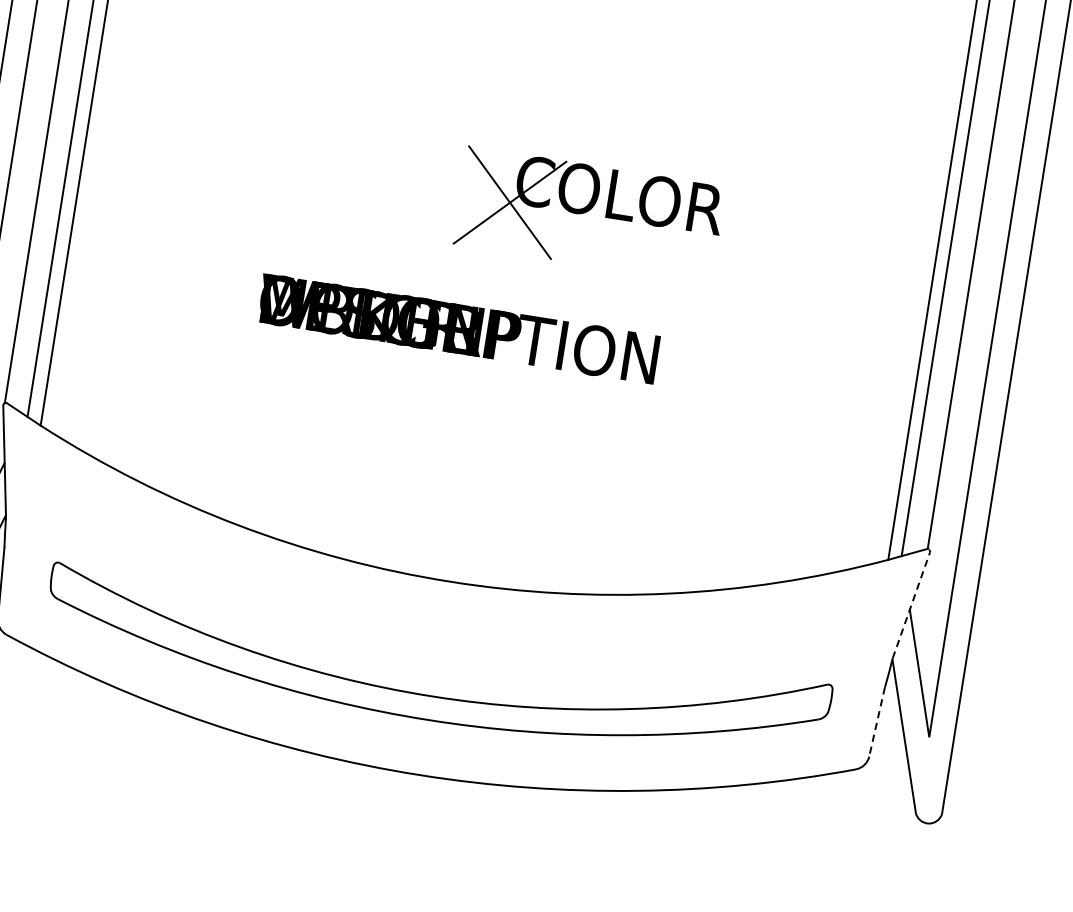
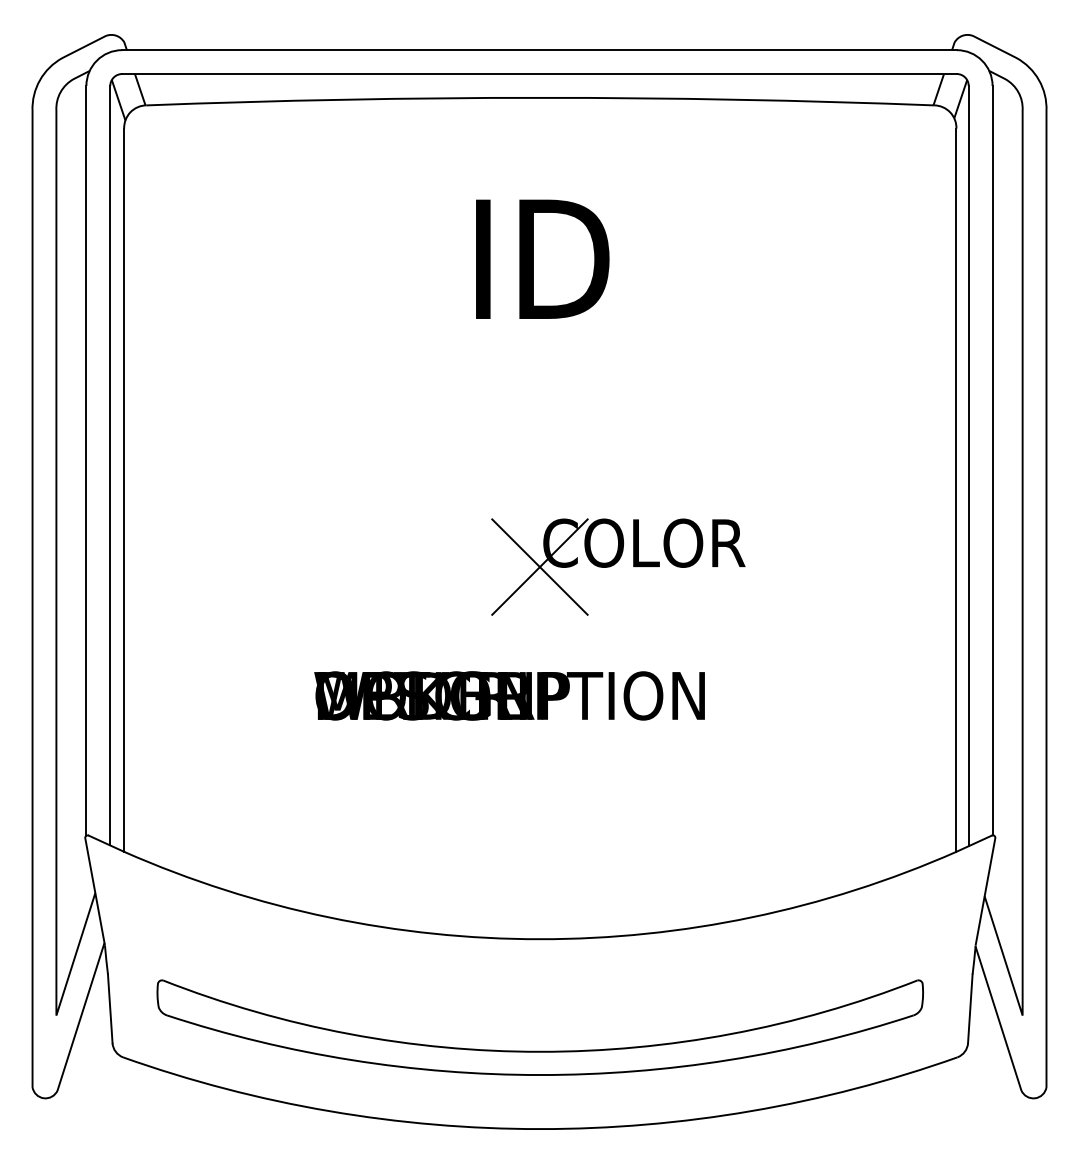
line: (913, 597) -> (986, 884), dashed -> solid
line: (877, 722) -> (970, 1009), dashed -> solid

